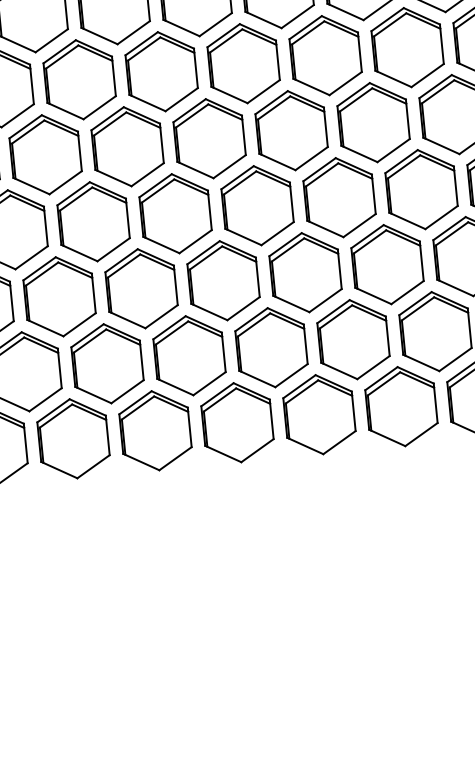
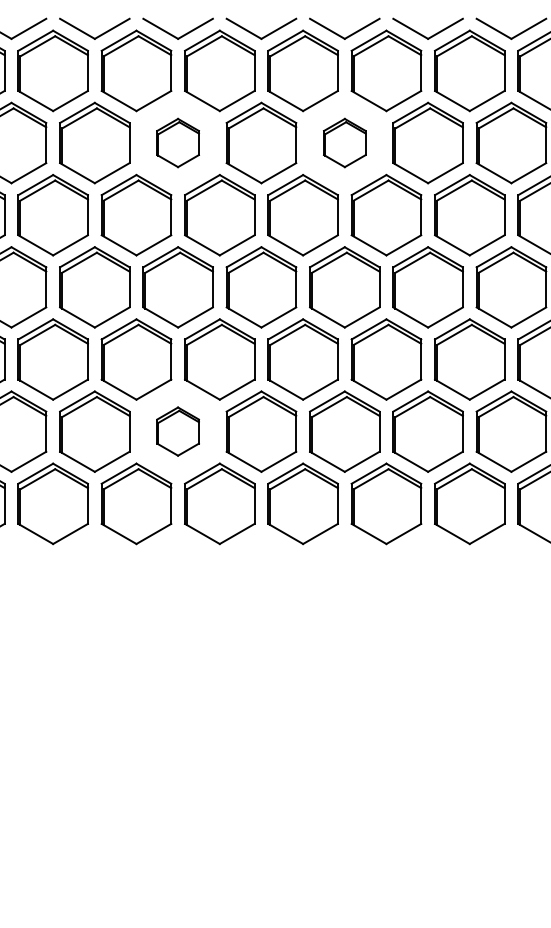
part: (325, 55) -> (344, 142), size x0.6
part: (160, 71) -> (177, 142), size x0.6
part: (188, 355) -> (177, 431), size x0.6

